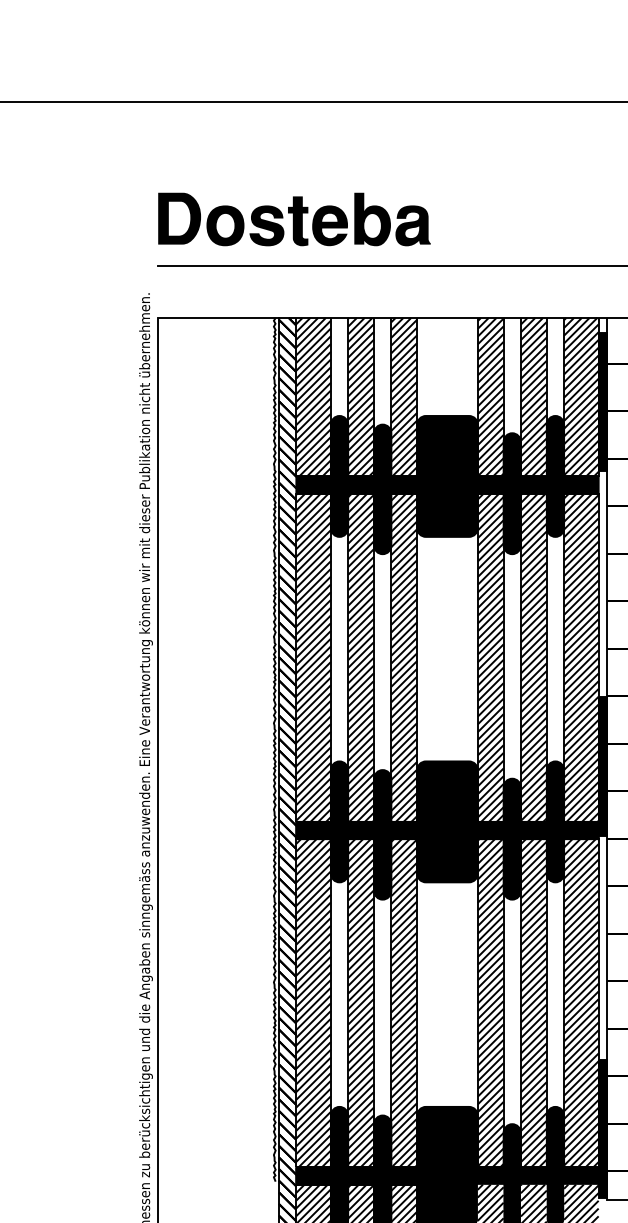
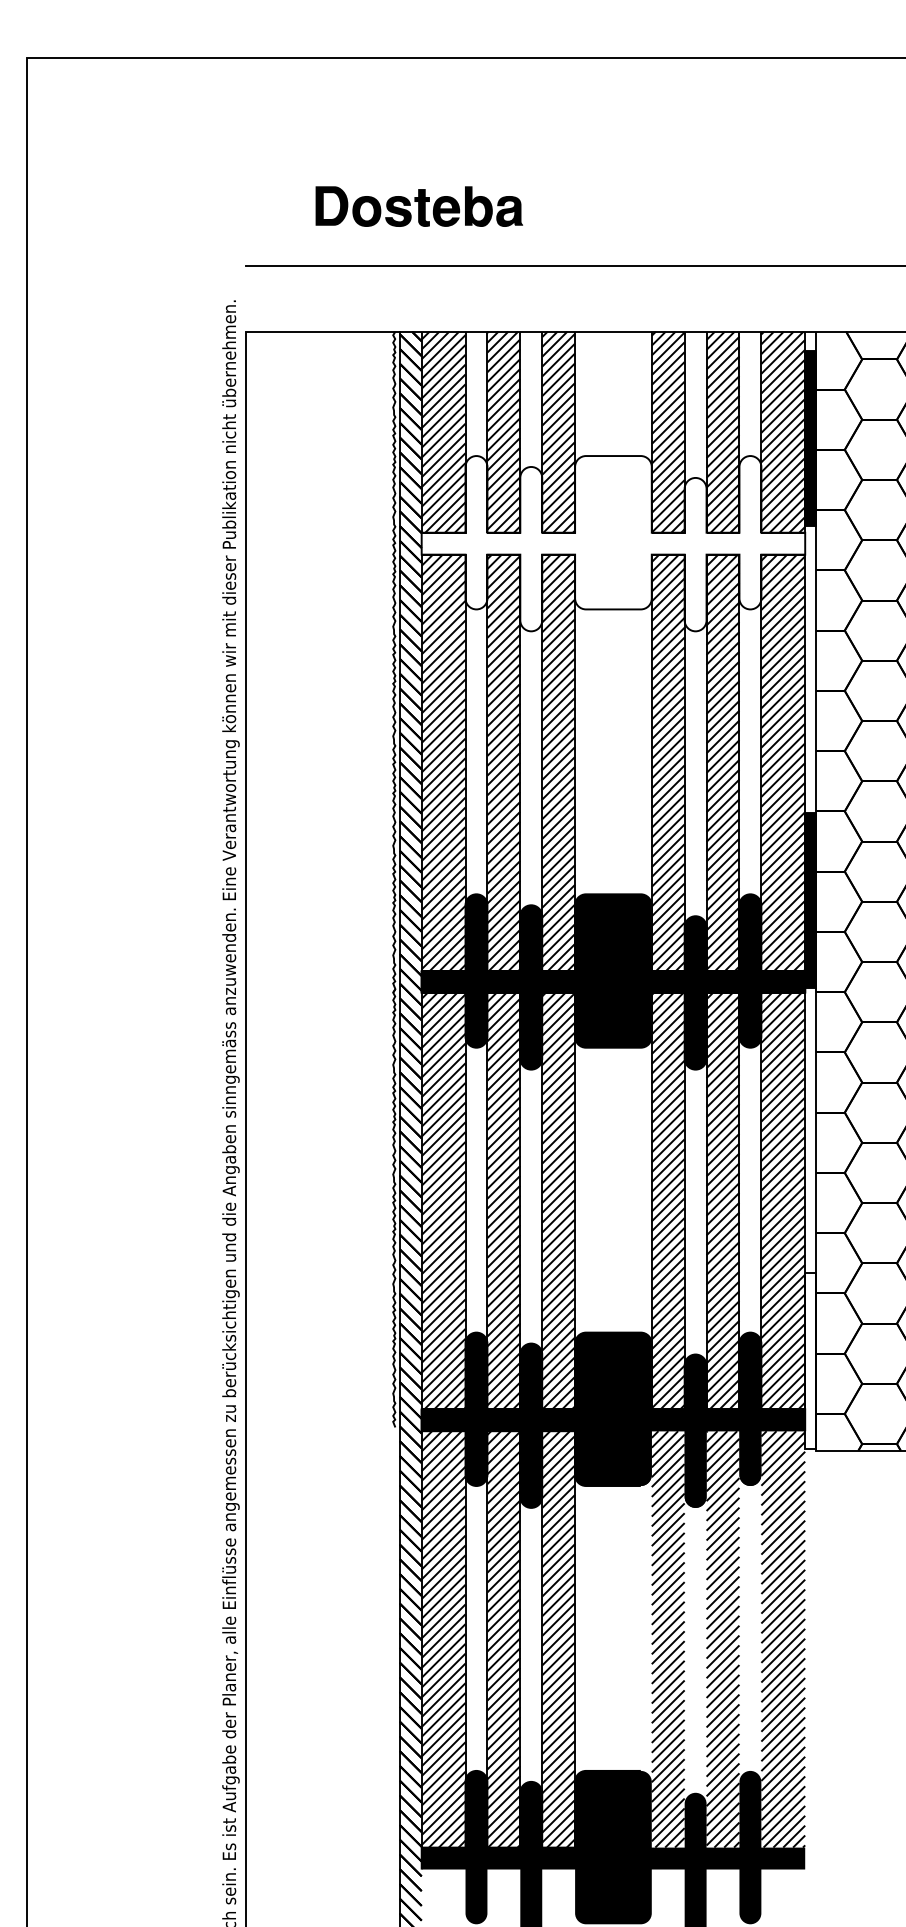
part: (294, 219) -> (419, 206), size x0.6
fill: (447, 484) -> (613, 543), removed
fill: (602, 1128) -> (810, 1360), removed

